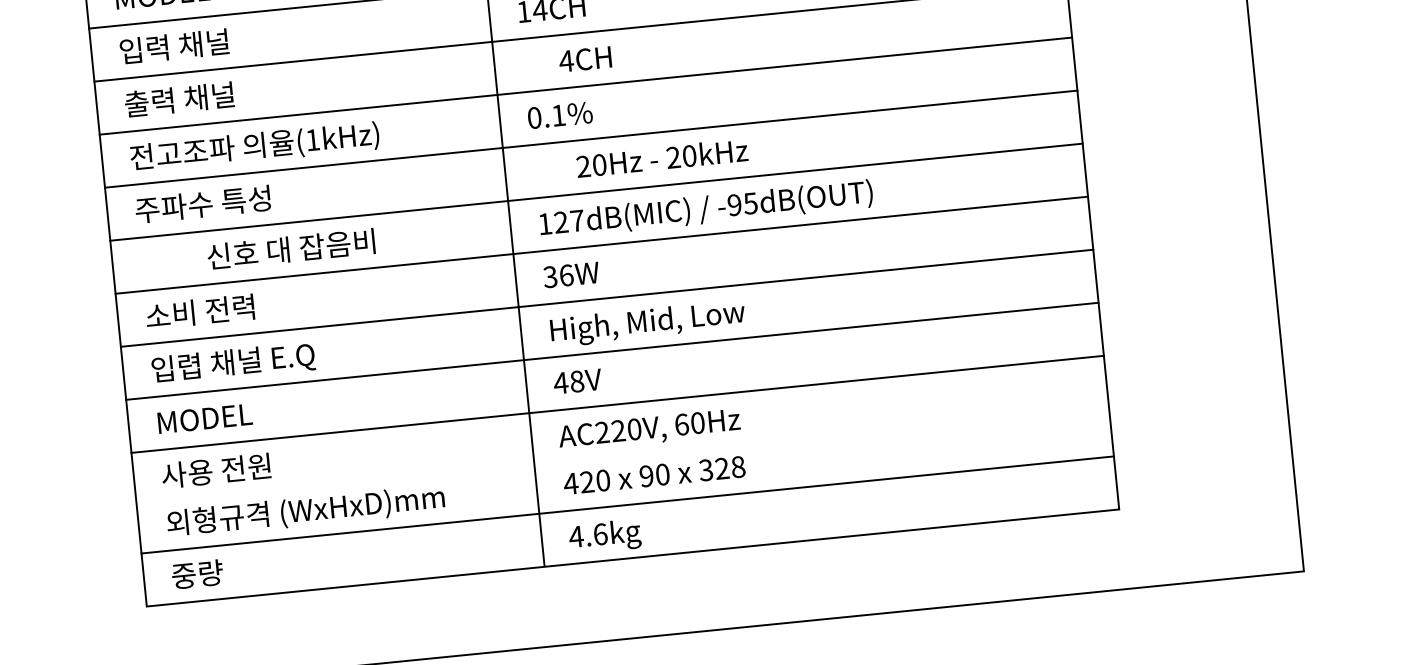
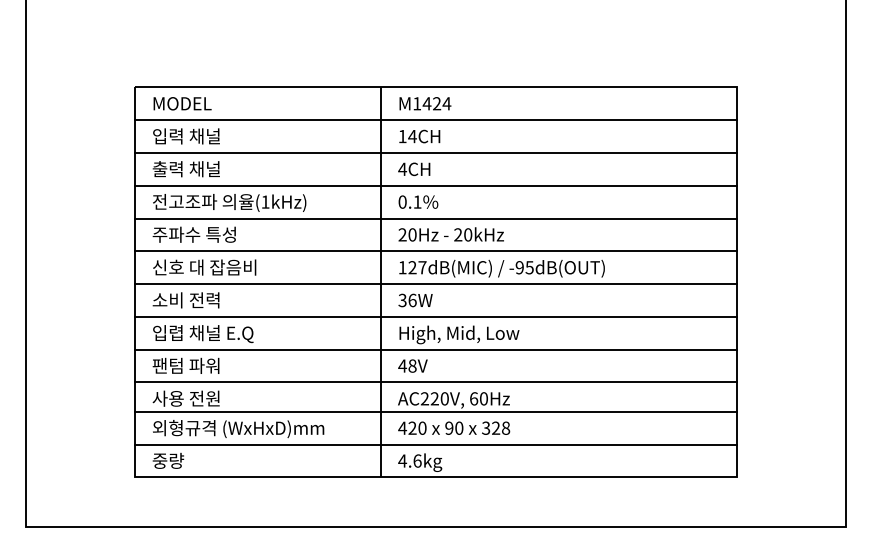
text: (585, 59) -> (414, 169), moved
text: (660, 158) -> (450, 234), moved
text: (290, 249) -> (204, 267), moved
text: (209, 417) -> (185, 365), MODEL -> 팬텀 파워
line: (621, 451) -> (435, 411), added

